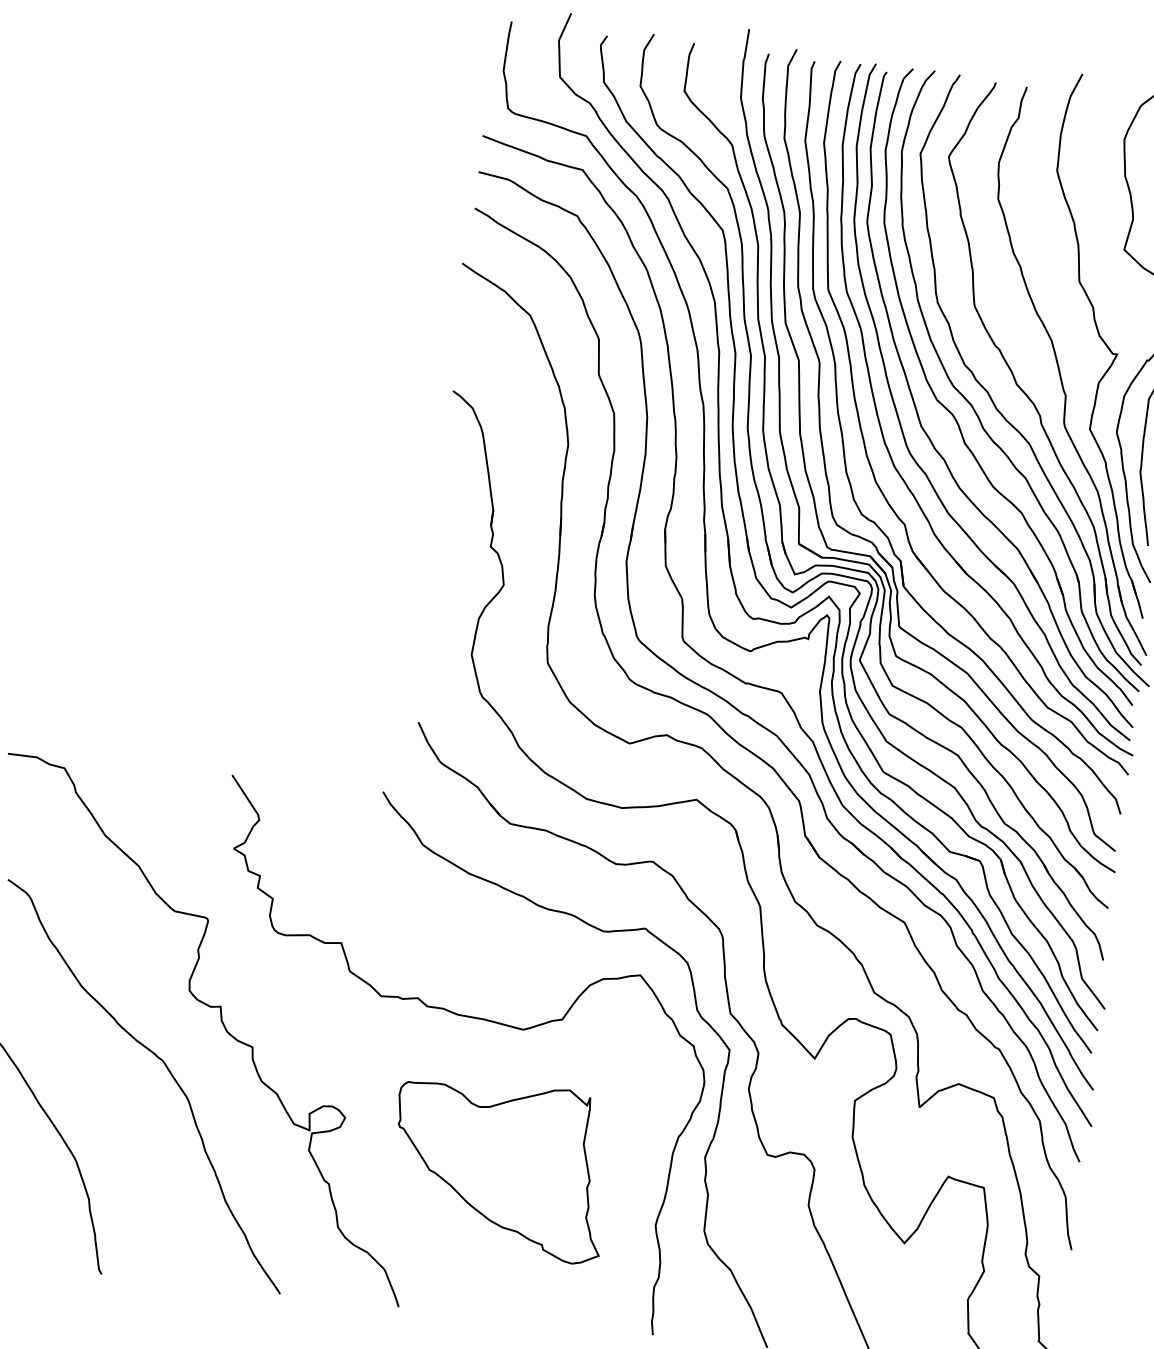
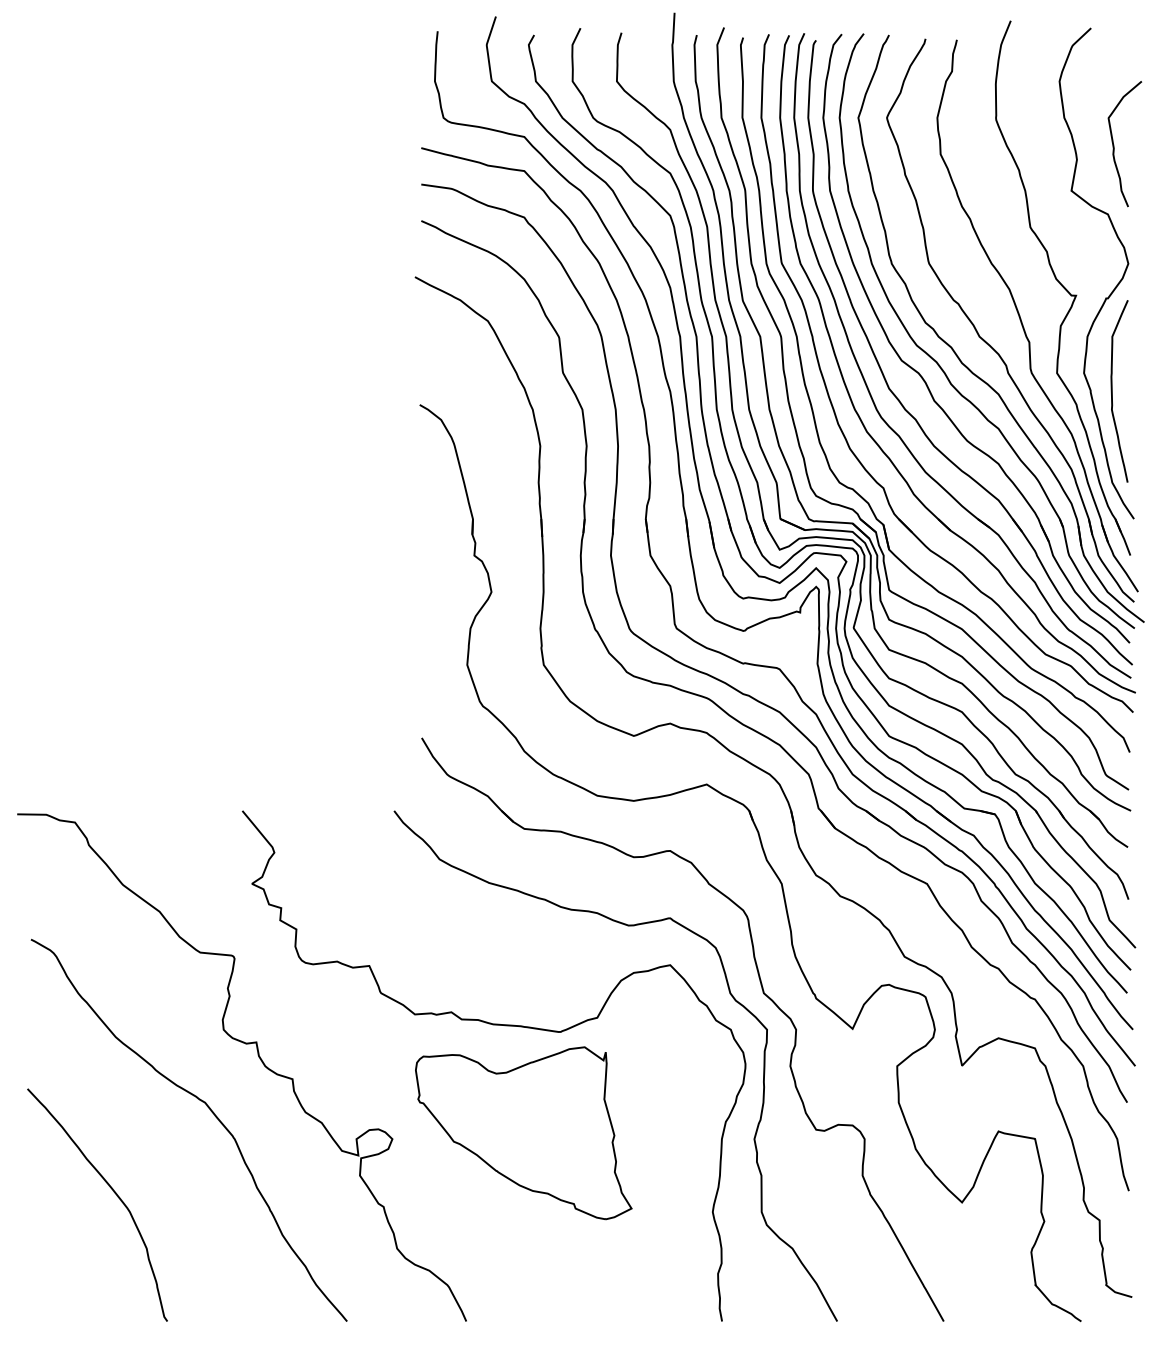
part: (499, 1169) -> (523, 1133), moved

